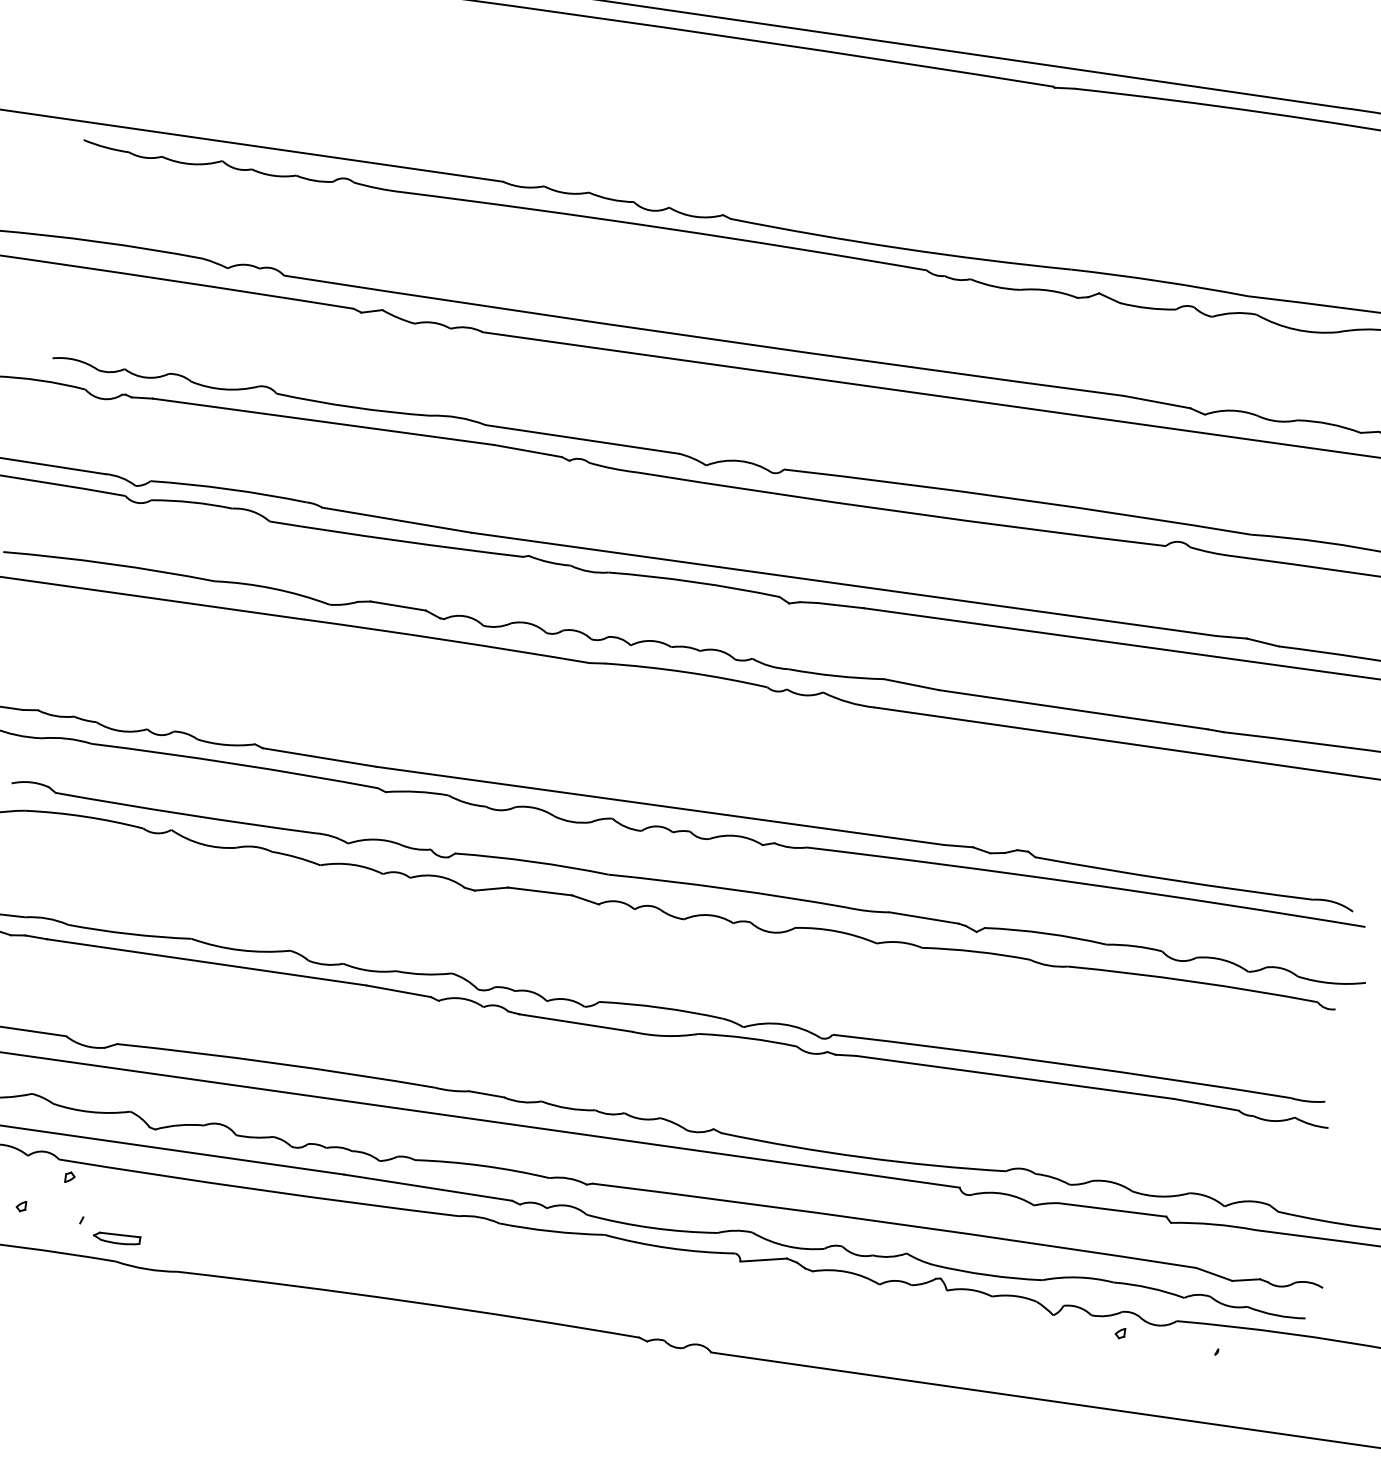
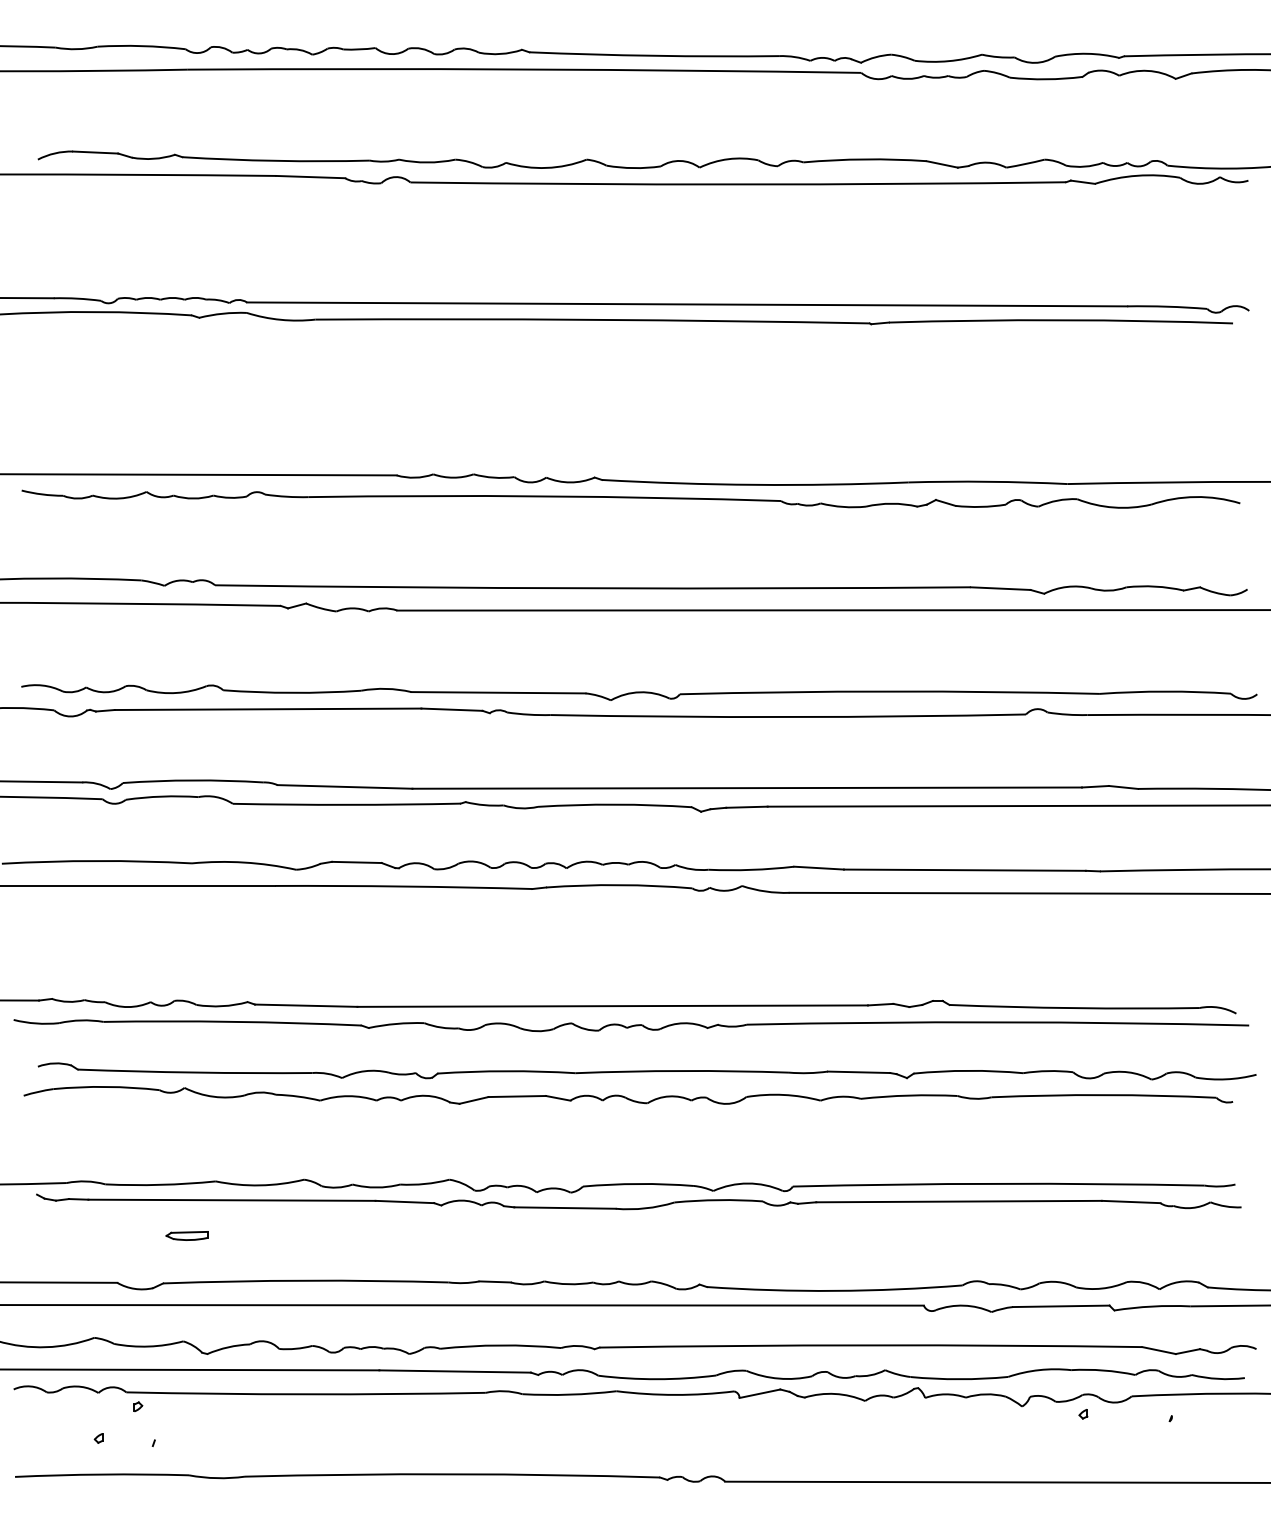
part: (116, 1238) -> (186, 1235), moved

